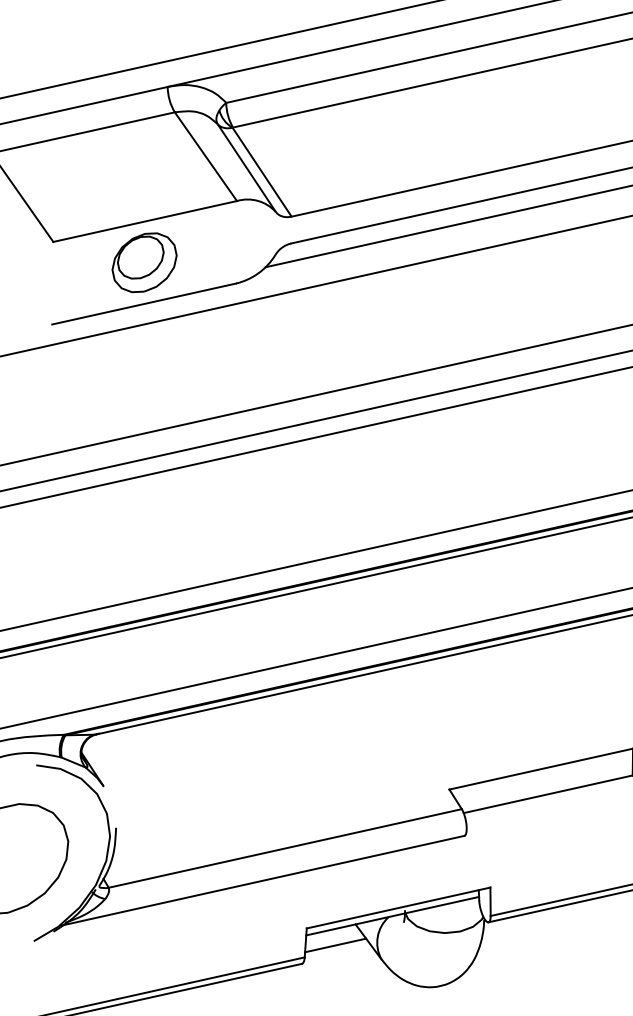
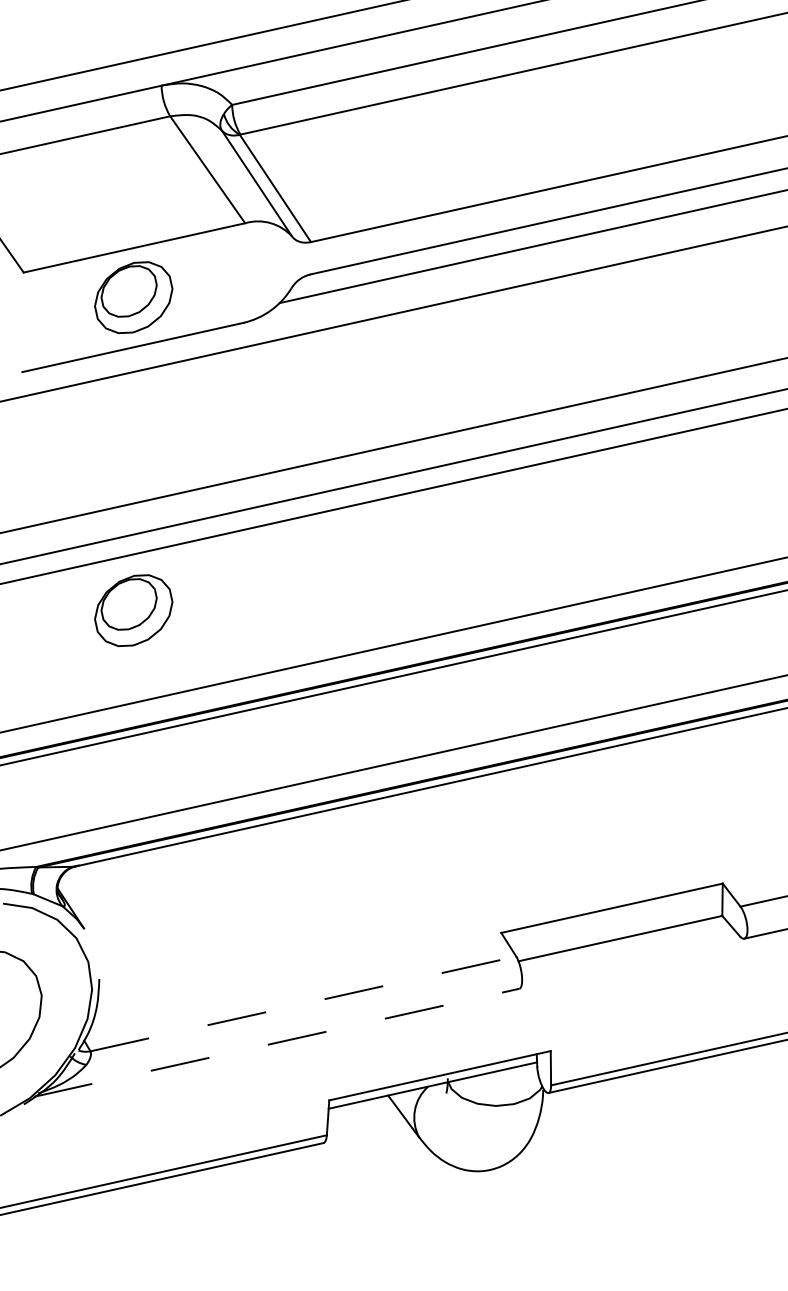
part: (144, 522) -> (133, 610), added
line: (285, 848) -> (303, 1003), solid -> dashed
line: (262, 880) -> (276, 1042), solid -> dashed
line: (335, 945) -> (363, 1120), removed

